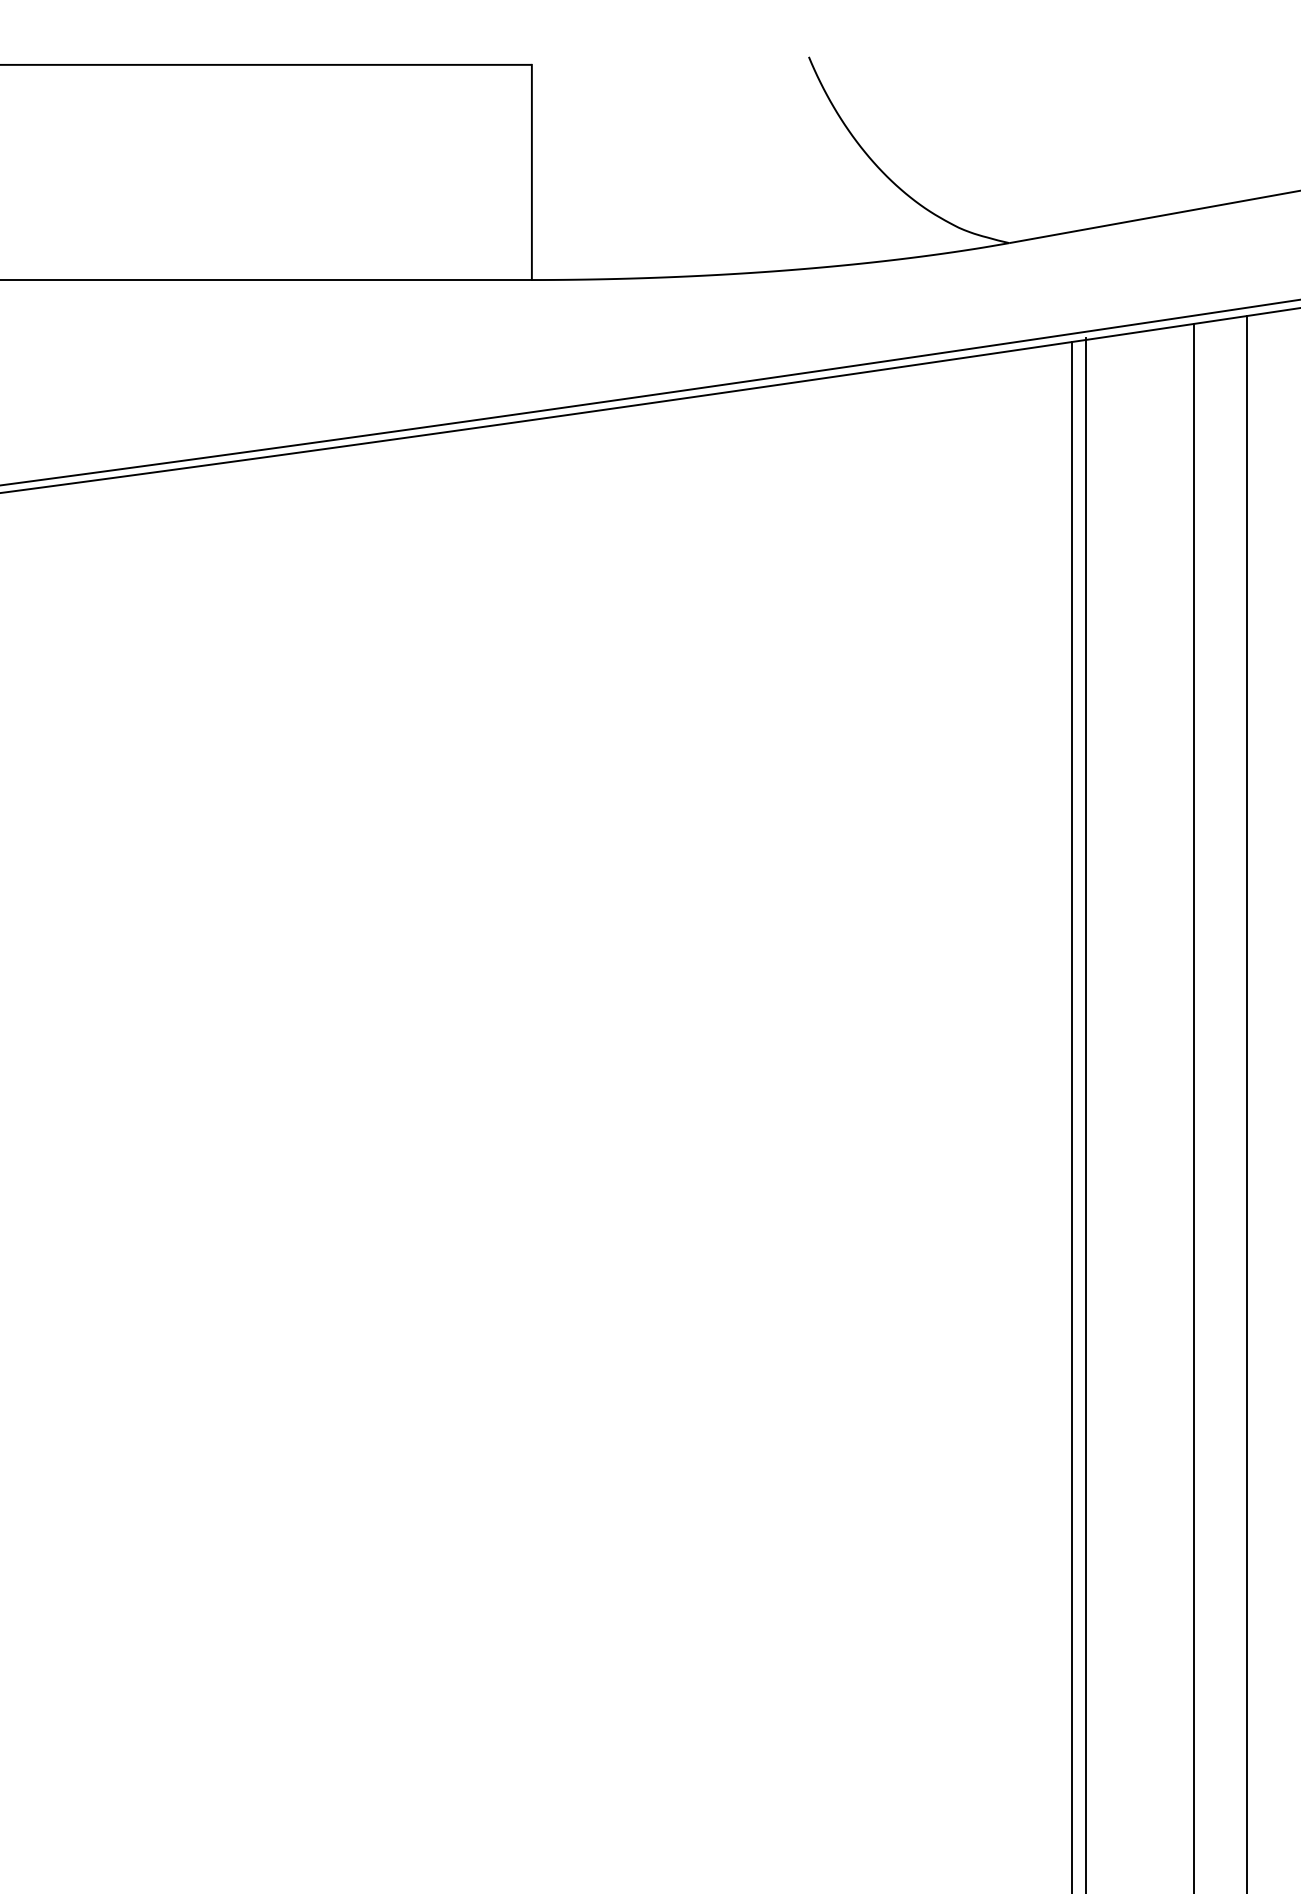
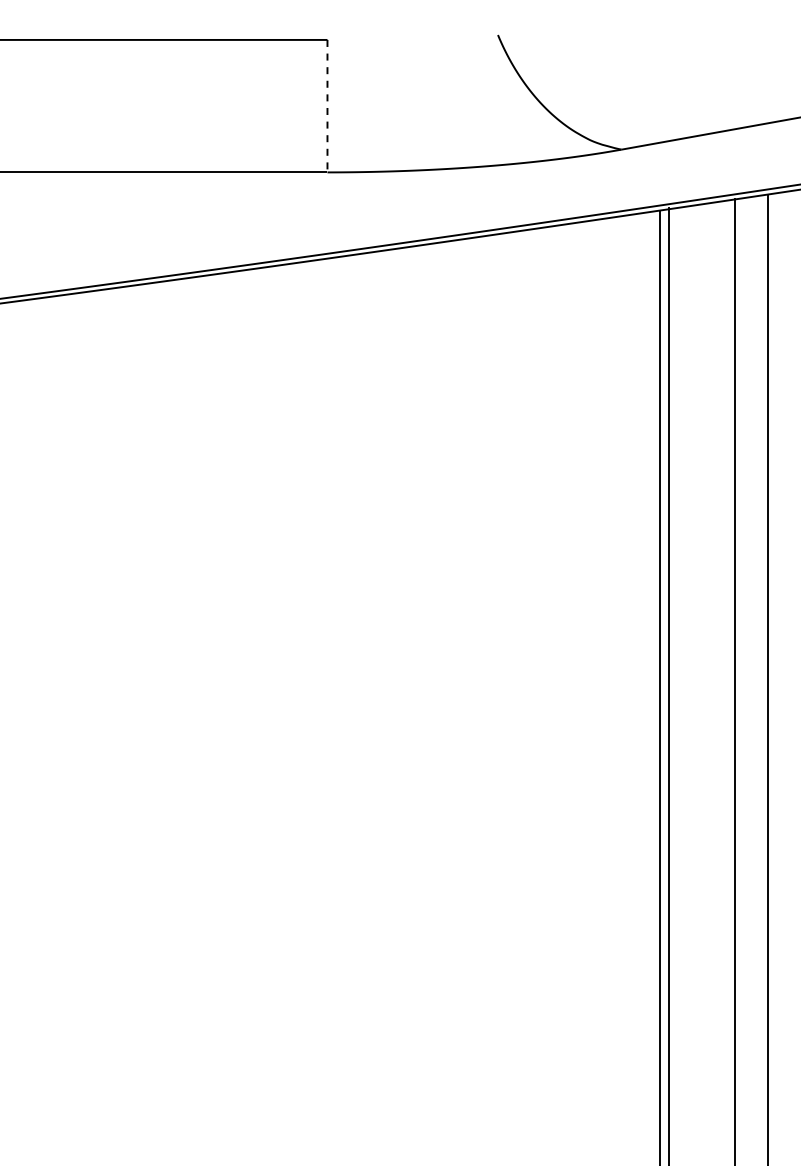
line: (531, 172) -> (327, 106), solid -> dashed

